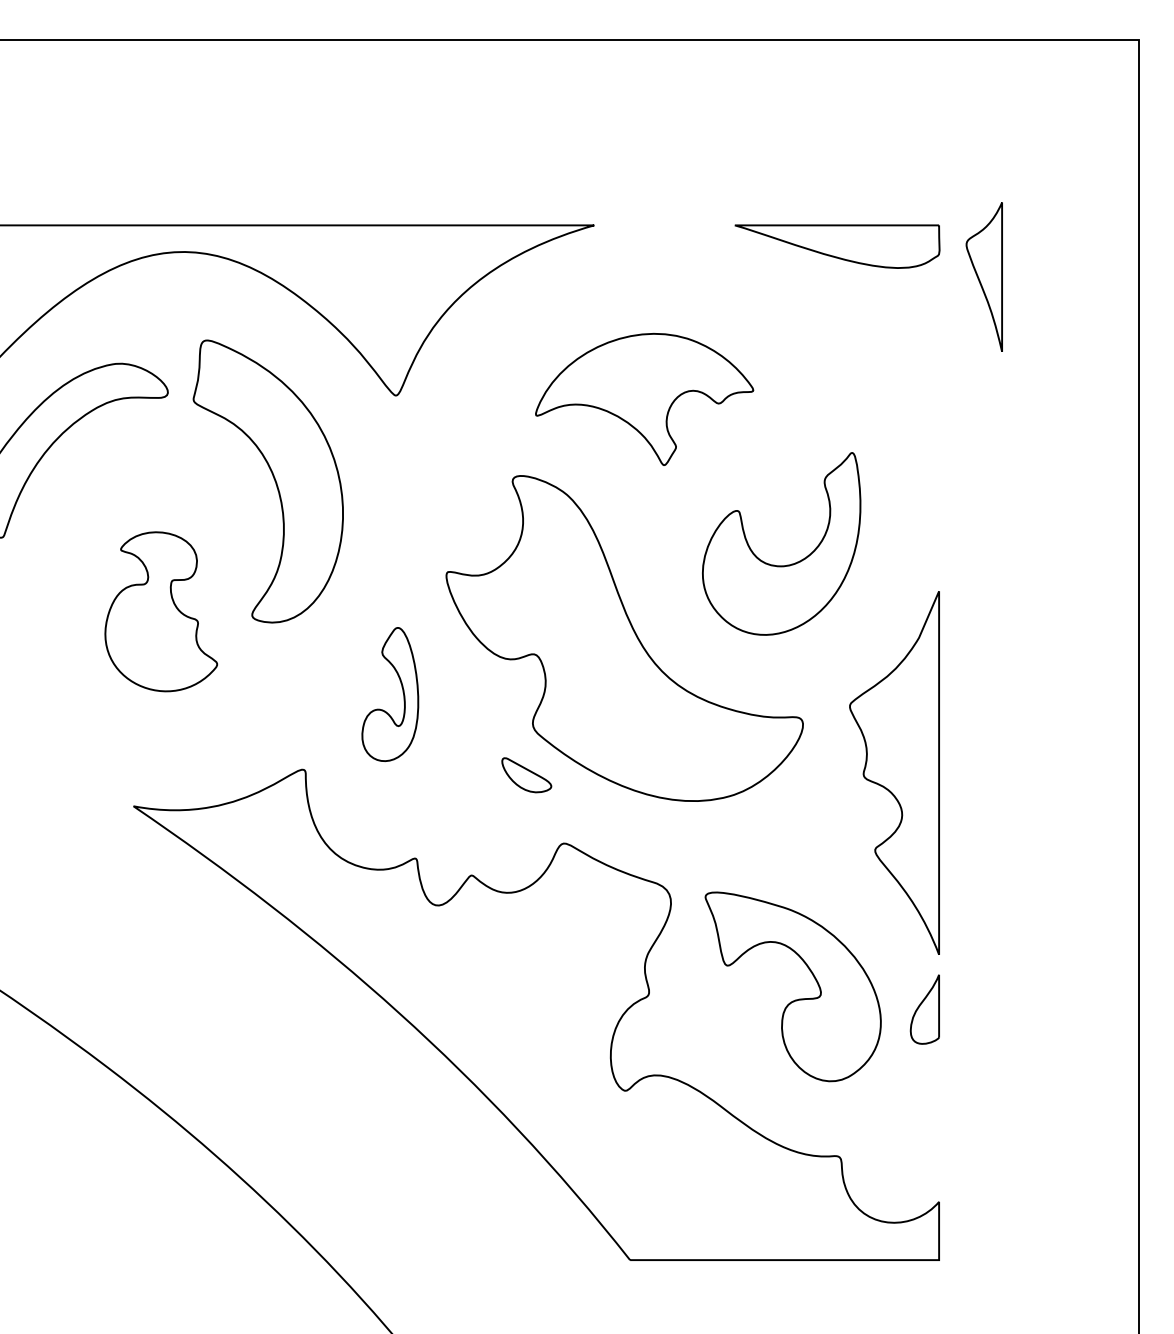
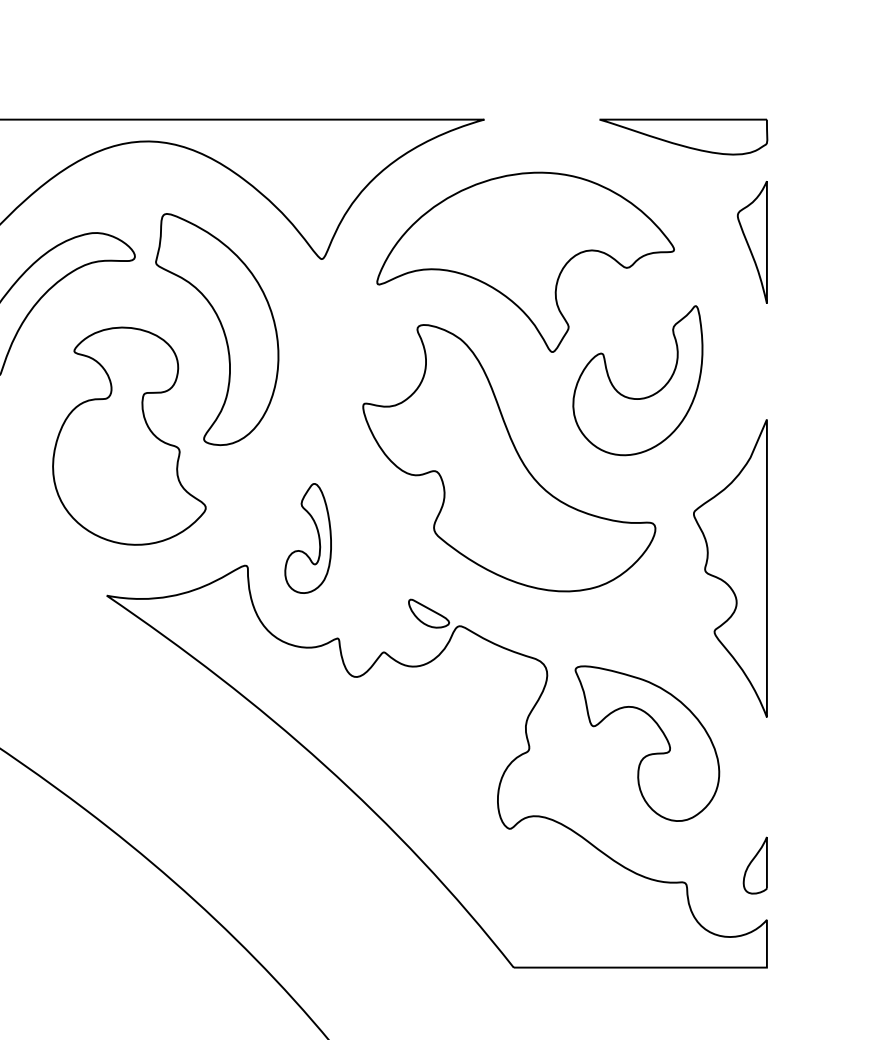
part: (983, 276) -> (751, 241), moved
part: (644, 399) -> (525, 262), size x1.67
part: (161, 611) -> (129, 436), size x1.67
part: (402, 692) -> (318, 536), moved
part: (526, 775) -> (428, 613), moved
part: (924, 1009) -> (754, 865), moved

